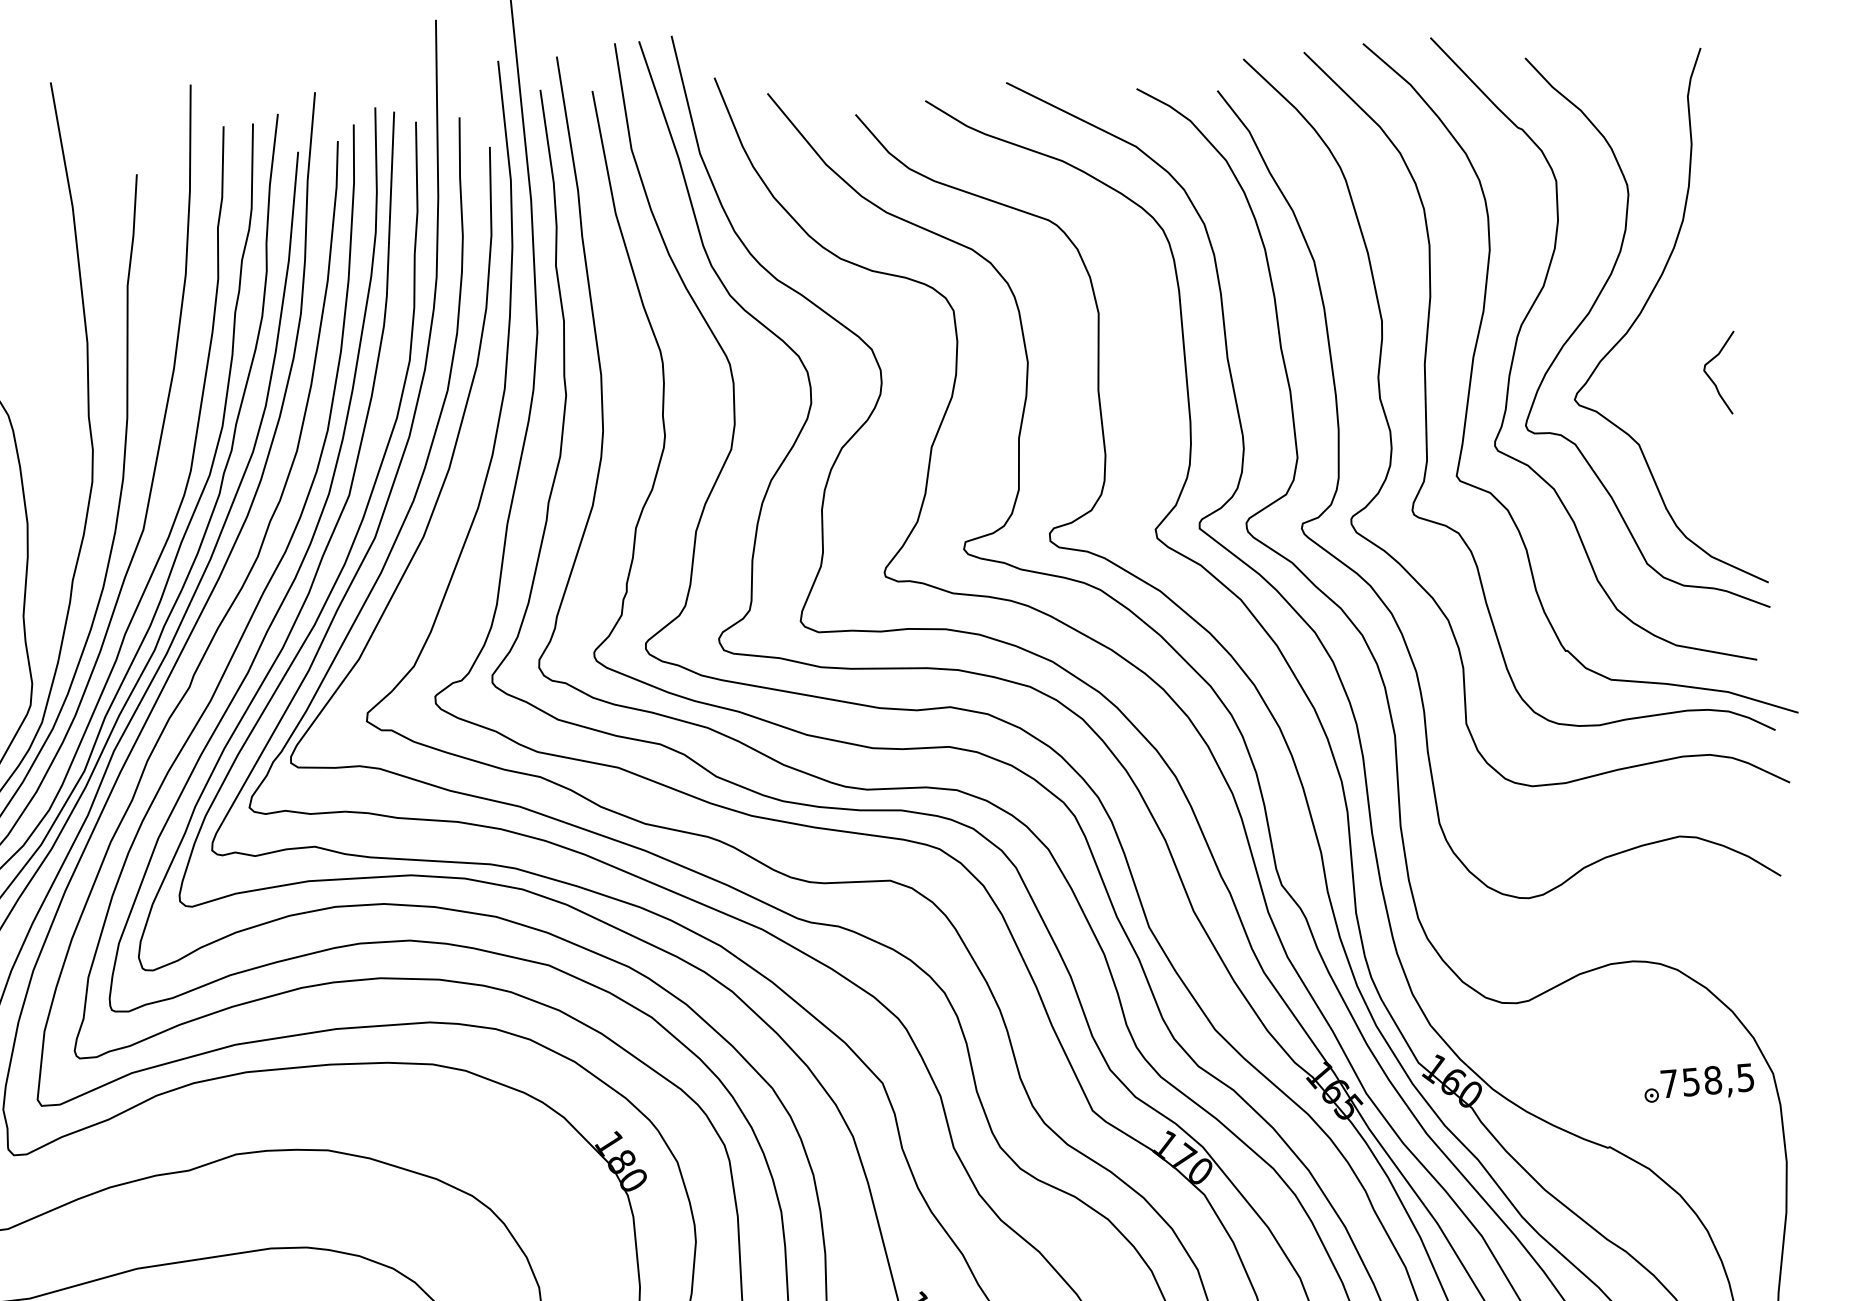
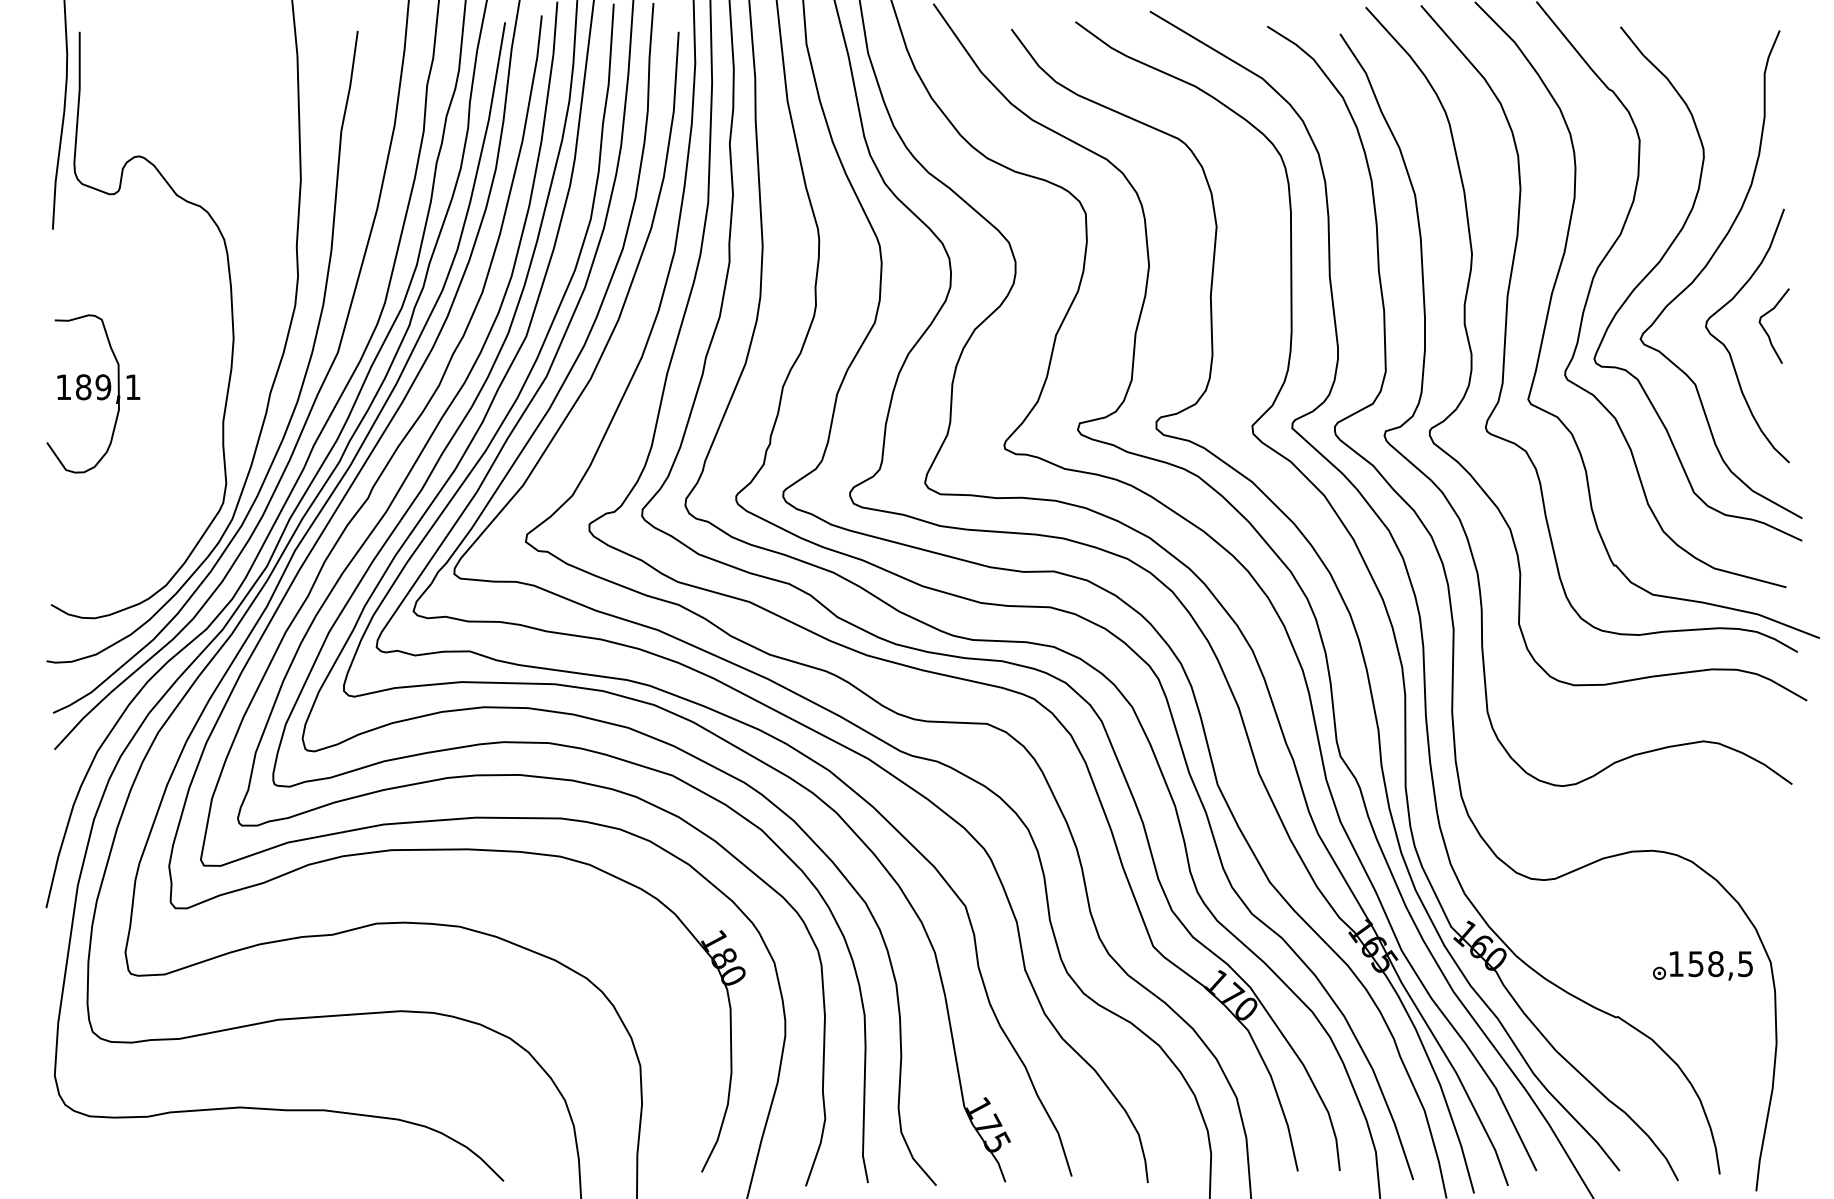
curve: (1672, 403) -> (1728, 349), added
text: (1669, 1083) -> (1676, 963), 758,5 -> 158,5

